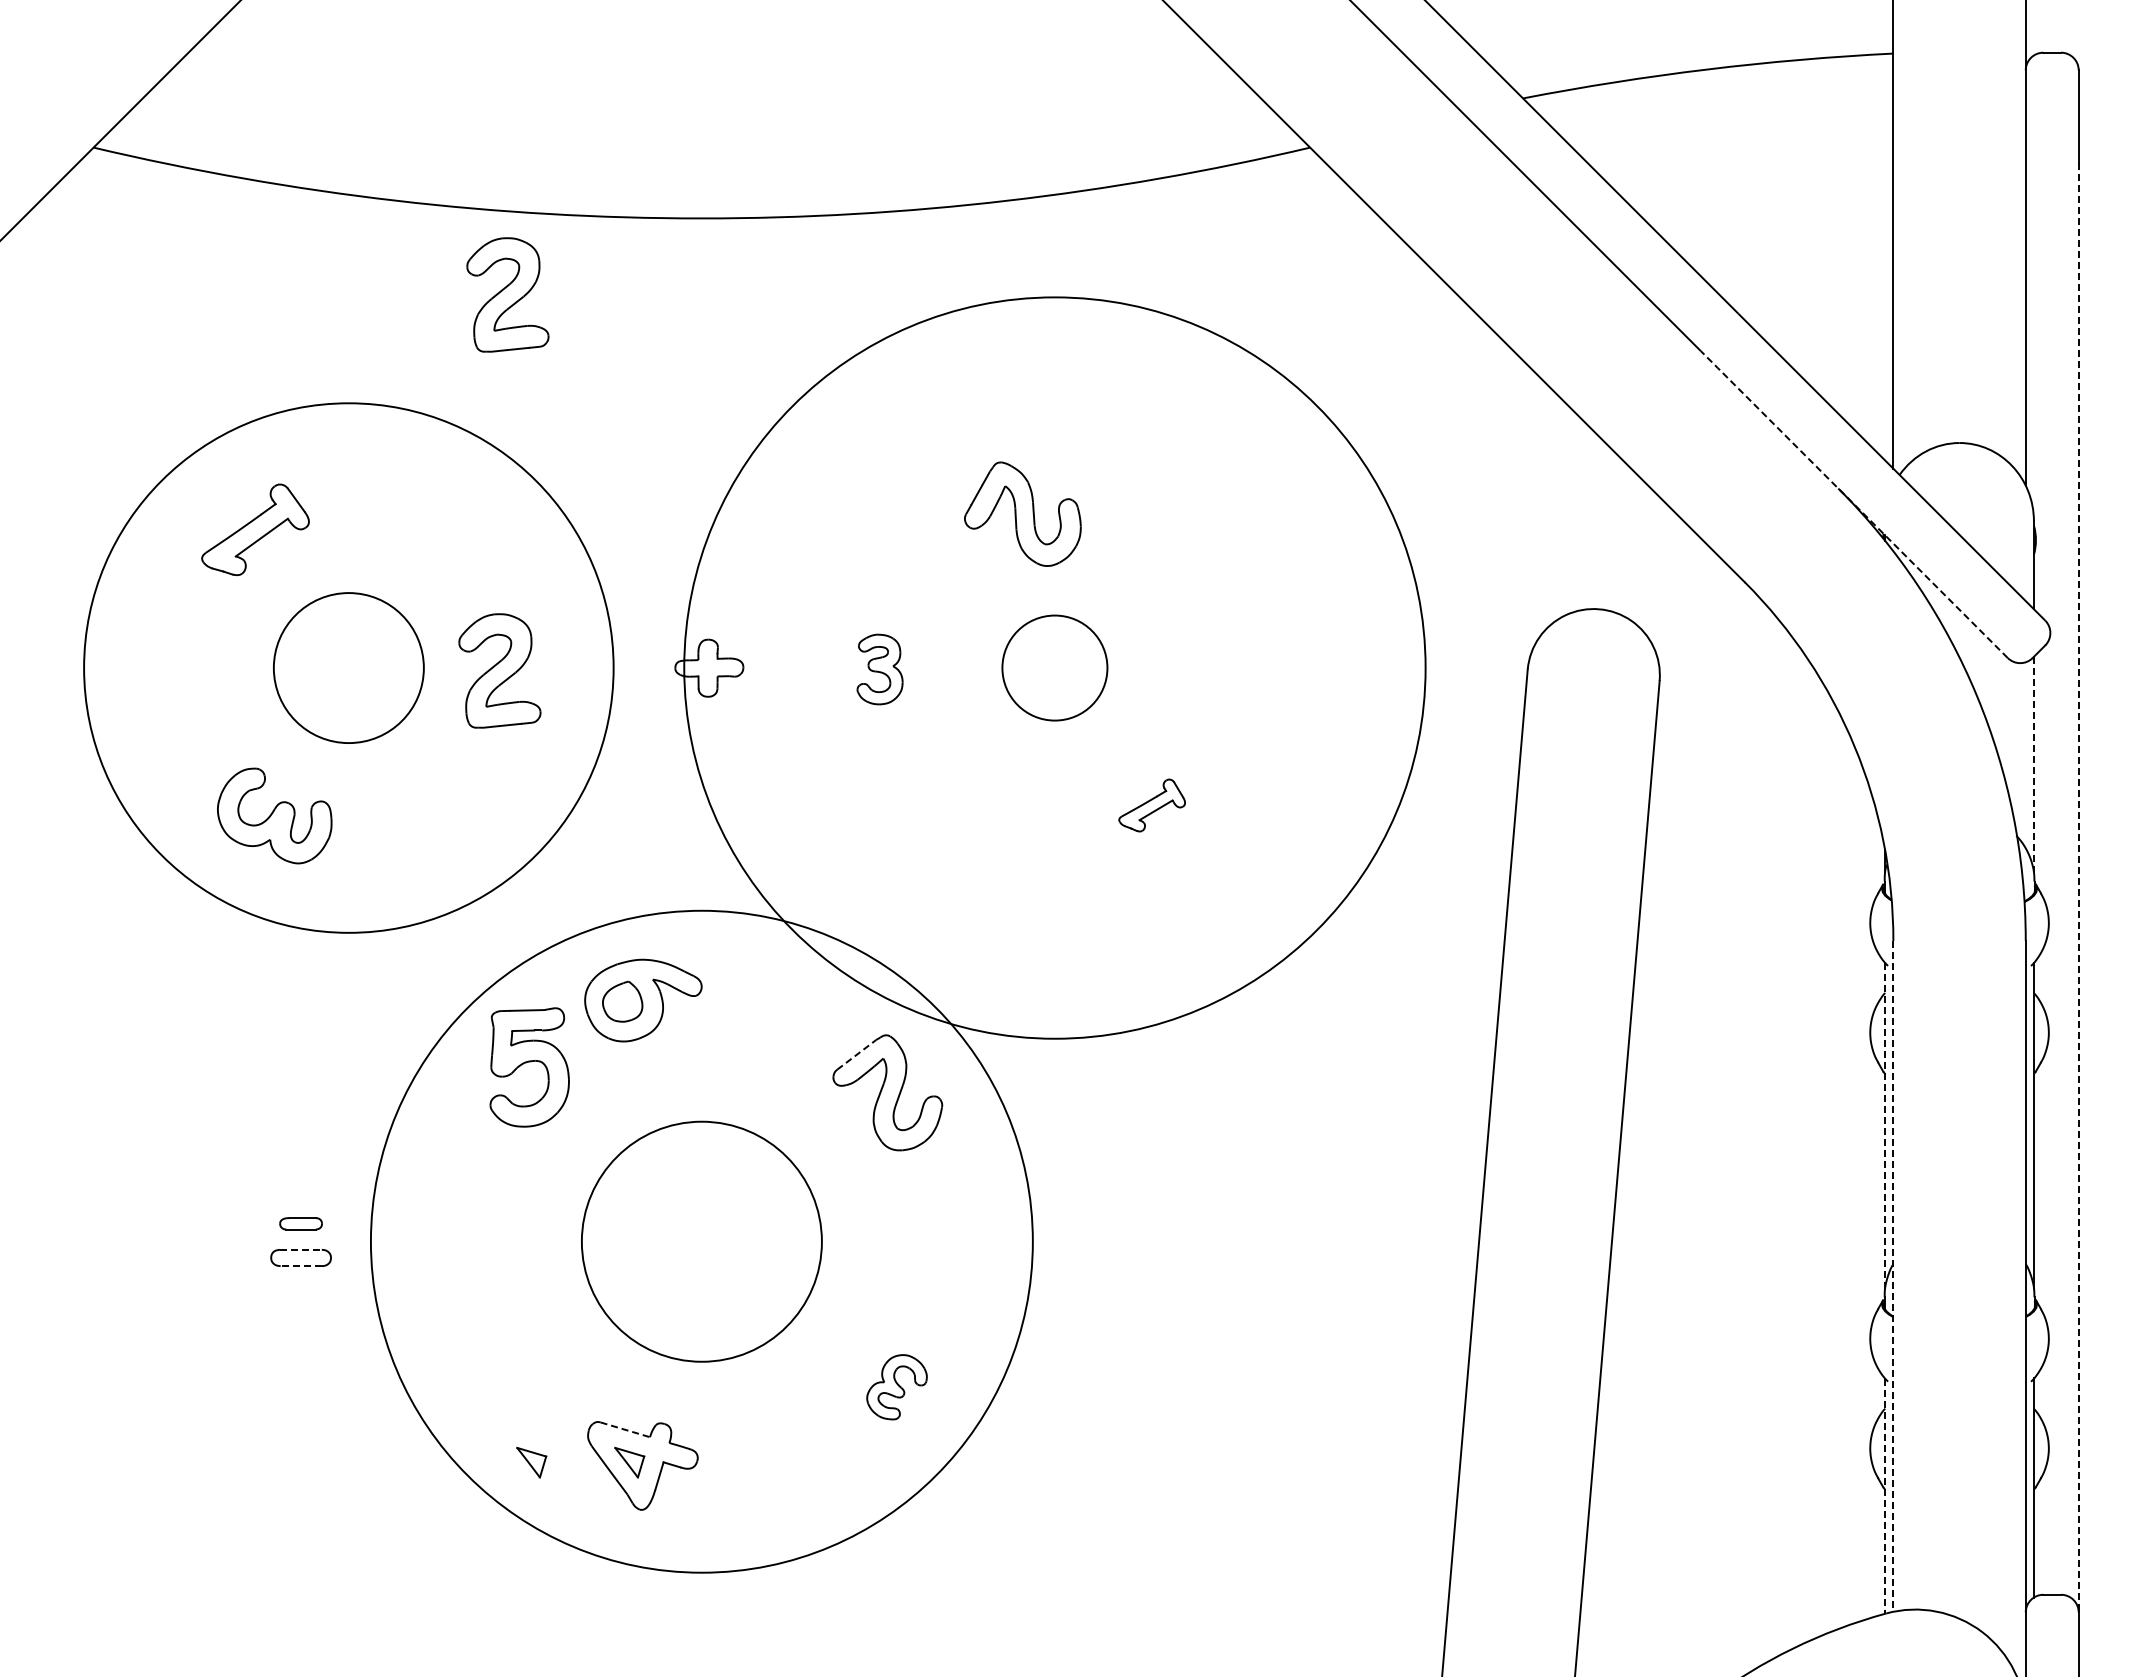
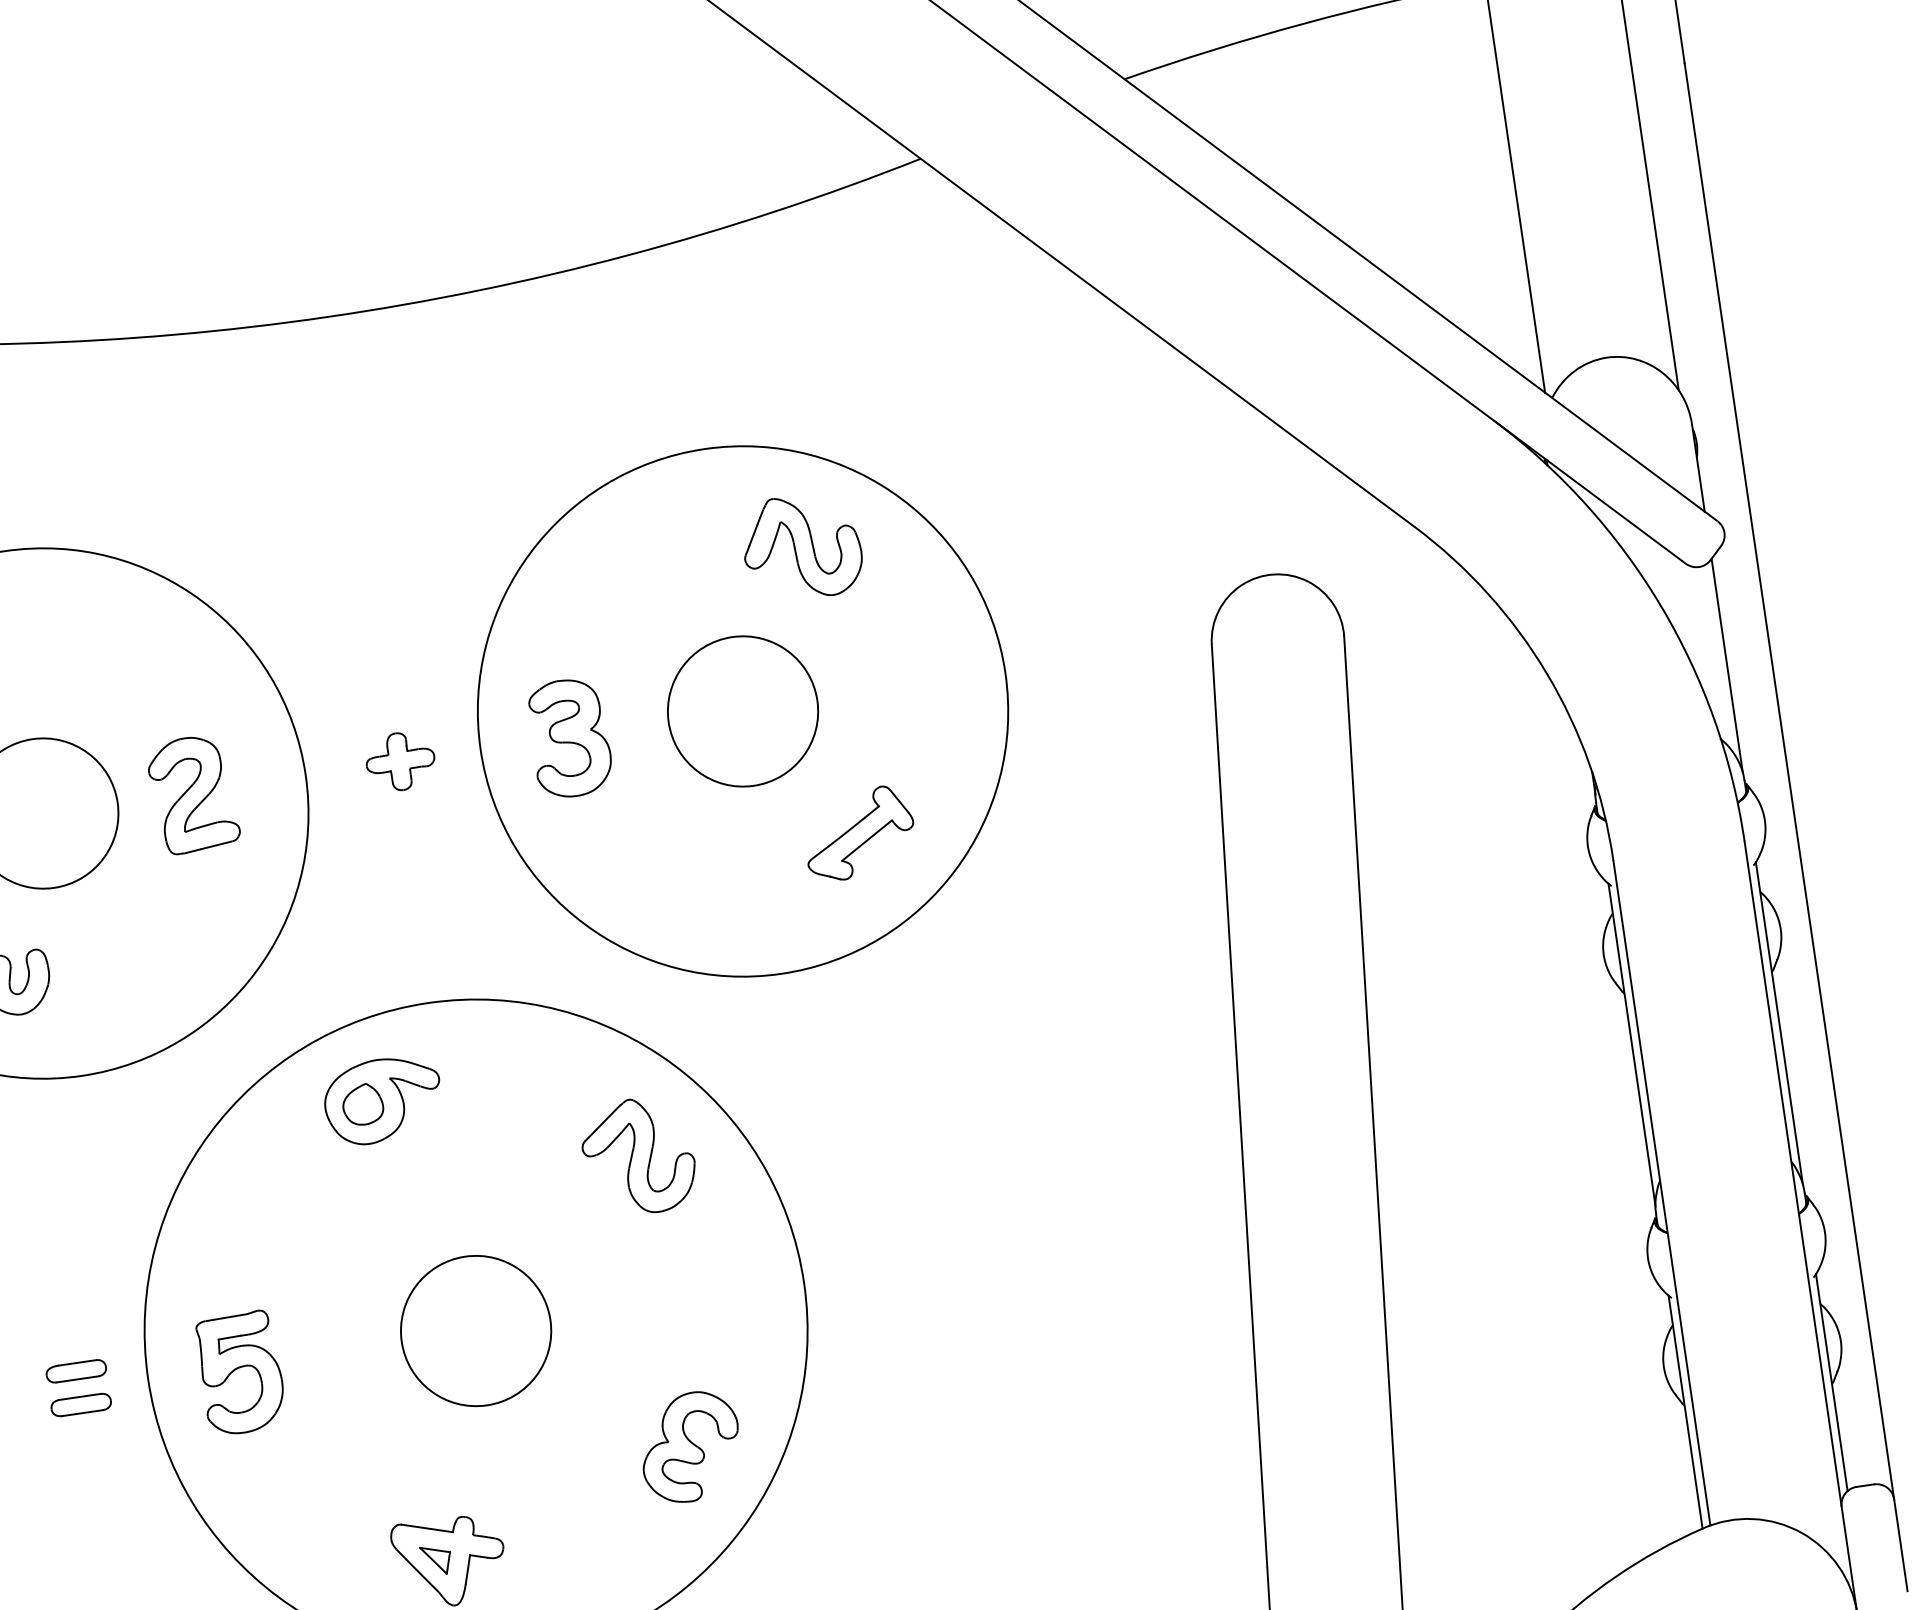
part: (507, 294) -> (146, 420), removed
line: (1853, 503) -> (1510, 432), dashed -> solid
part: (1022, 513) -> (801, 546), moved
circle: (1054, 667) -> (742, 710), size x0.71
circle: (1054, 668) -> (742, 711), size x1.43
part: (879, 669) -> (569, 738), size x1.67
line: (2033, 764) -> (1726, 665), dashed -> solid
part: (1151, 805) -> (858, 833), size x1.67
line: (2078, 887) -> (1789, 780), dashed -> solid
line: (857, 1054) -> (603, 1122), dashed -> solid
part: (529, 1067) -> (240, 1373), moved
line: (1885, 1125) -> (1632, 1044), dashed -> solid
part: (300, 1223) -> (75, 1370), size x1.43
circle: (701, 1241) -> (475, 1330), size x0.62
line: (300, 1249) -> (79, 1396), dashed -> solid
line: (301, 1266) -> (82, 1413), dashed -> solid
line: (1893, 1276) -> (1662, 1193), dashed -> solid
part: (896, 1386) -> (689, 1446), size x1.67
line: (625, 1429) -> (427, 1528), dashed -> solid
part: (531, 1462) -> (339, 1574), removed
line: (1885, 1496) -> (1685, 1412), dashed -> solid

